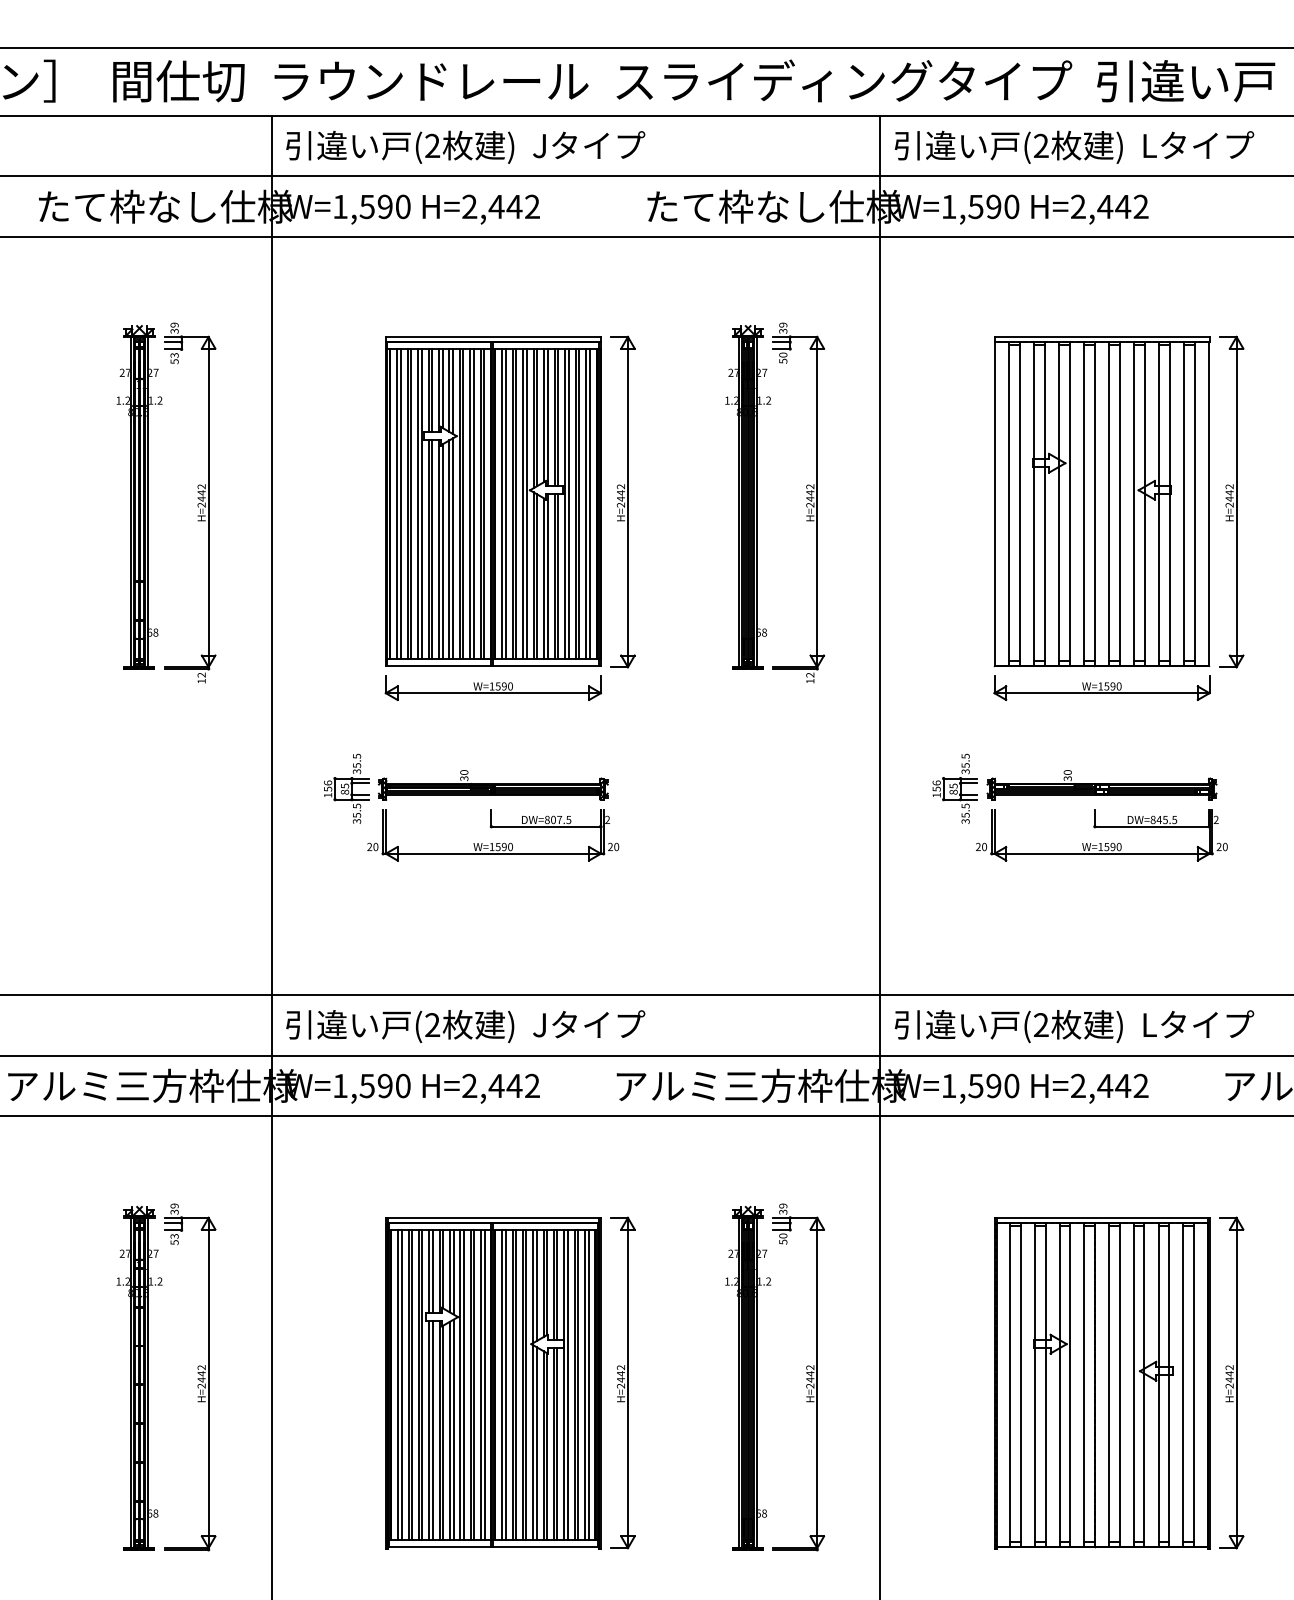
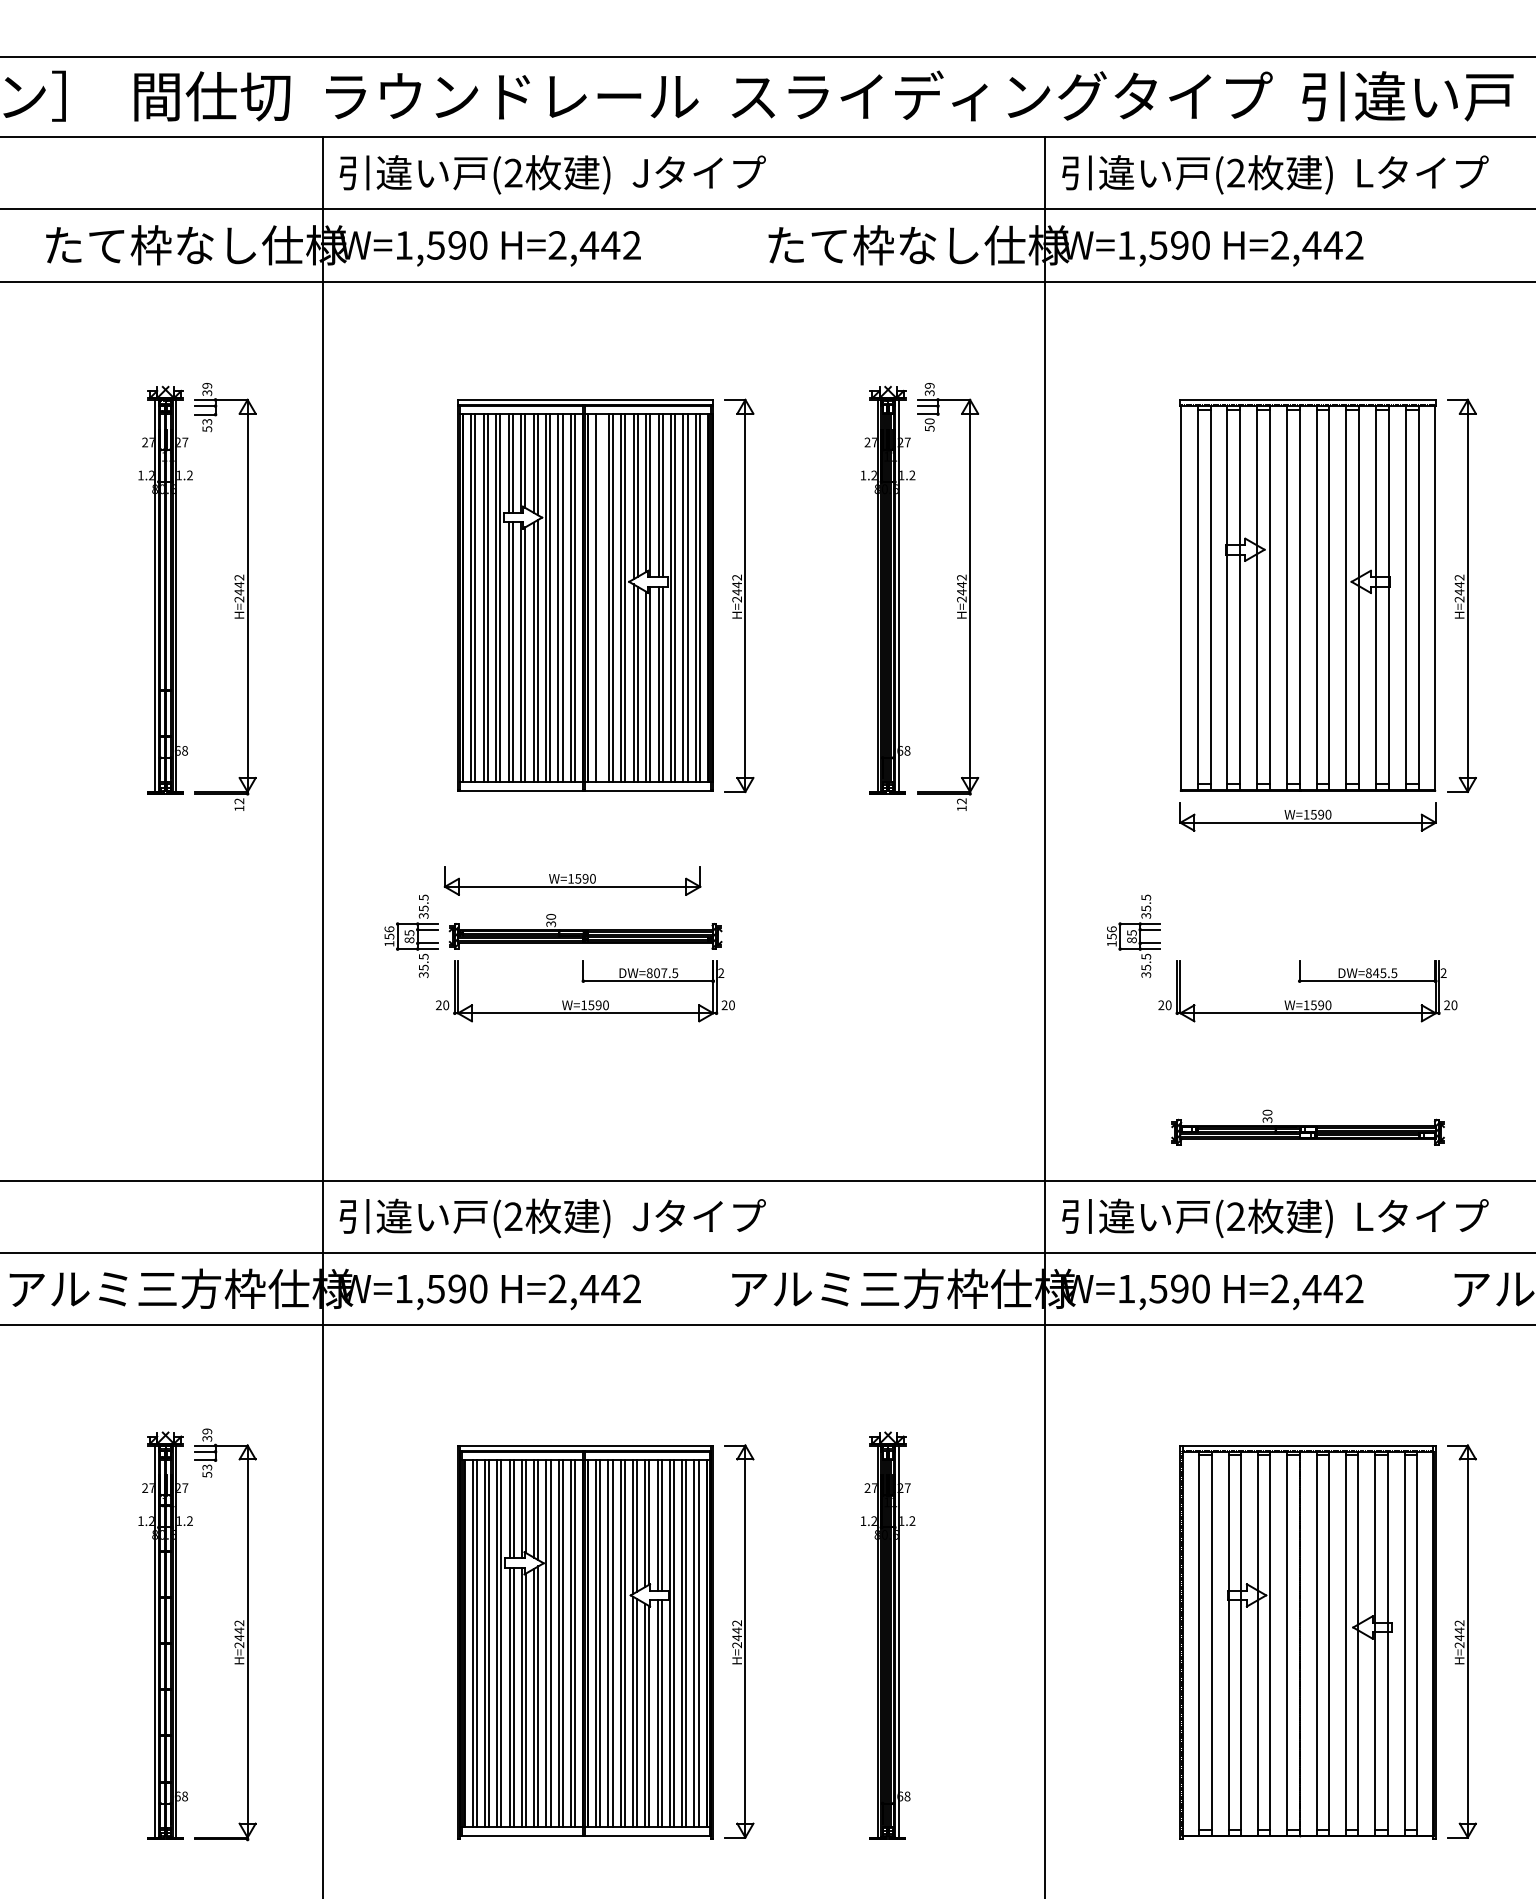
line: (505, 503) -> (600, 597), removed
part: (492, 687) -> (571, 880), moved
part: (1101, 785) -> (1307, 1128), moved
part: (806, 1378) -> (957, 1636), removed

